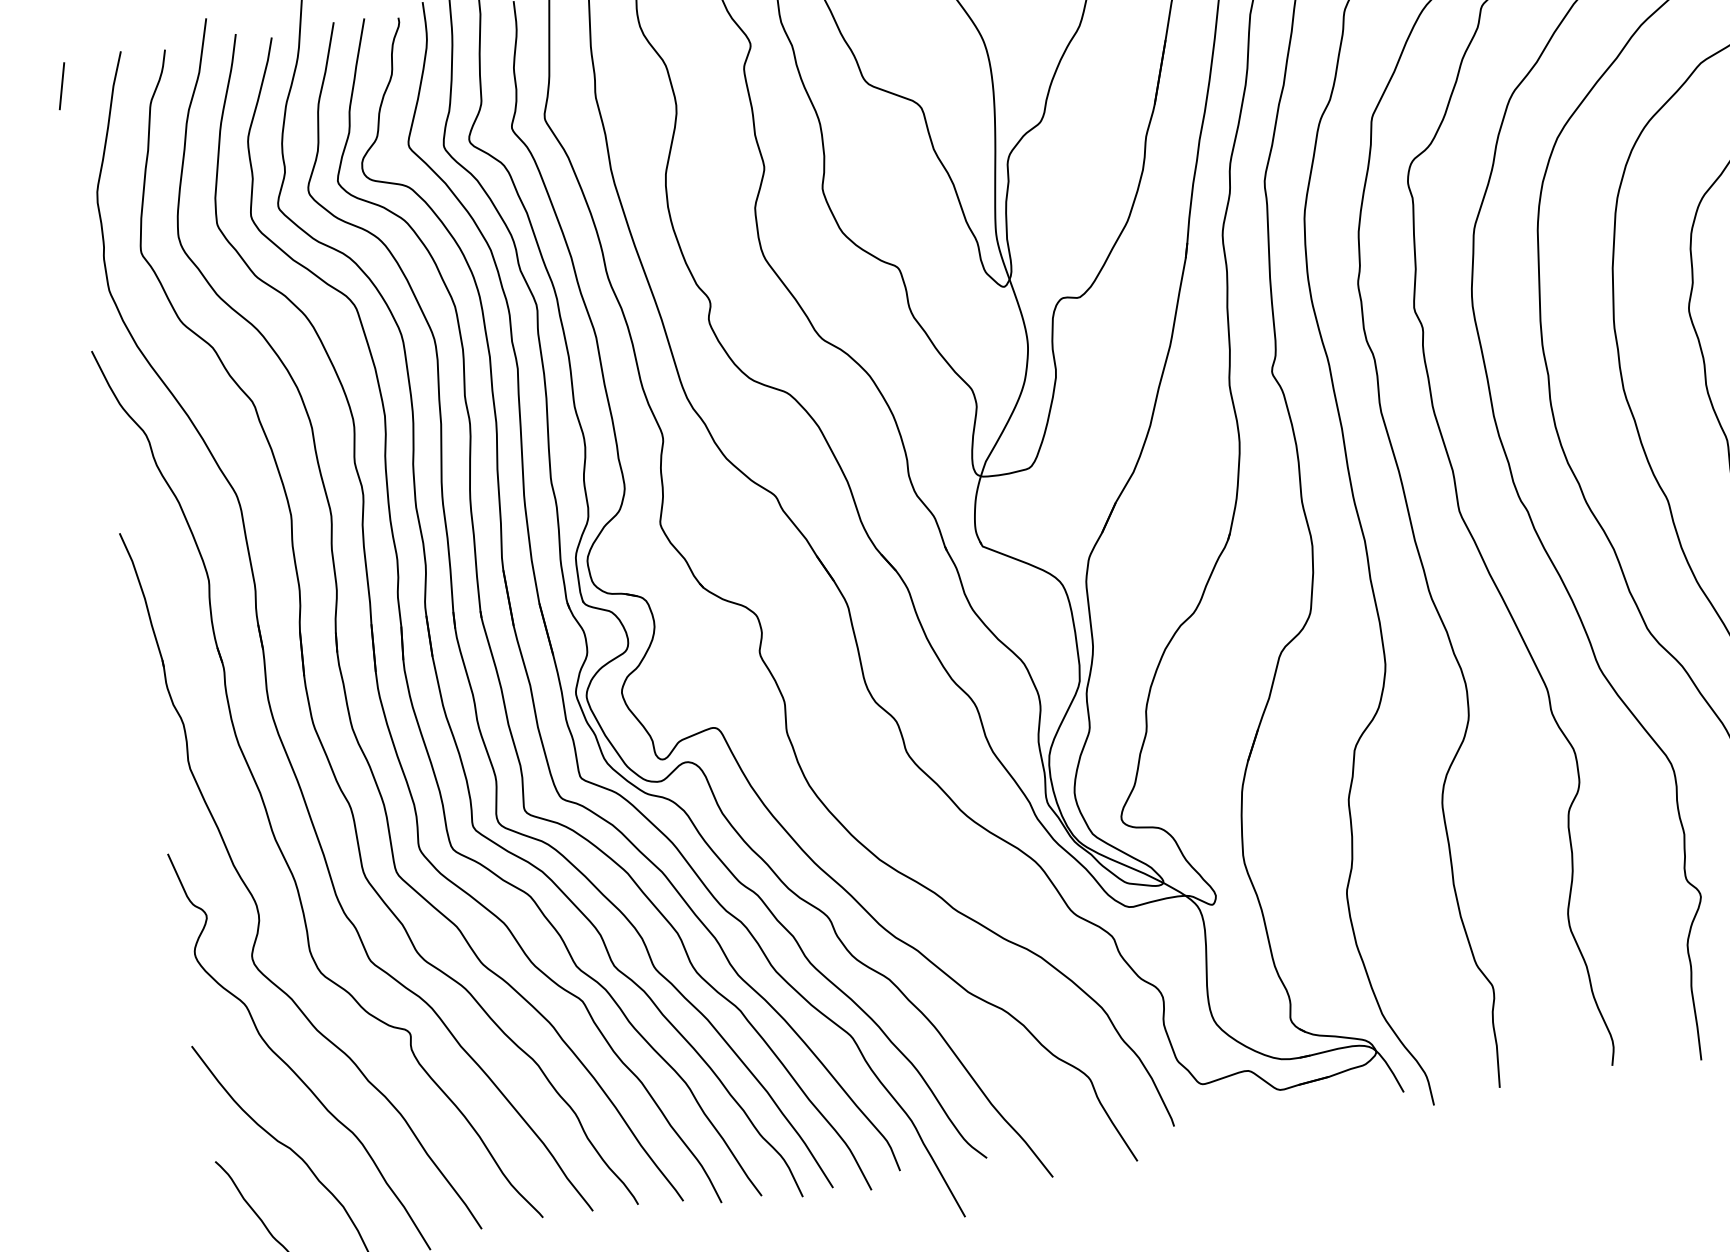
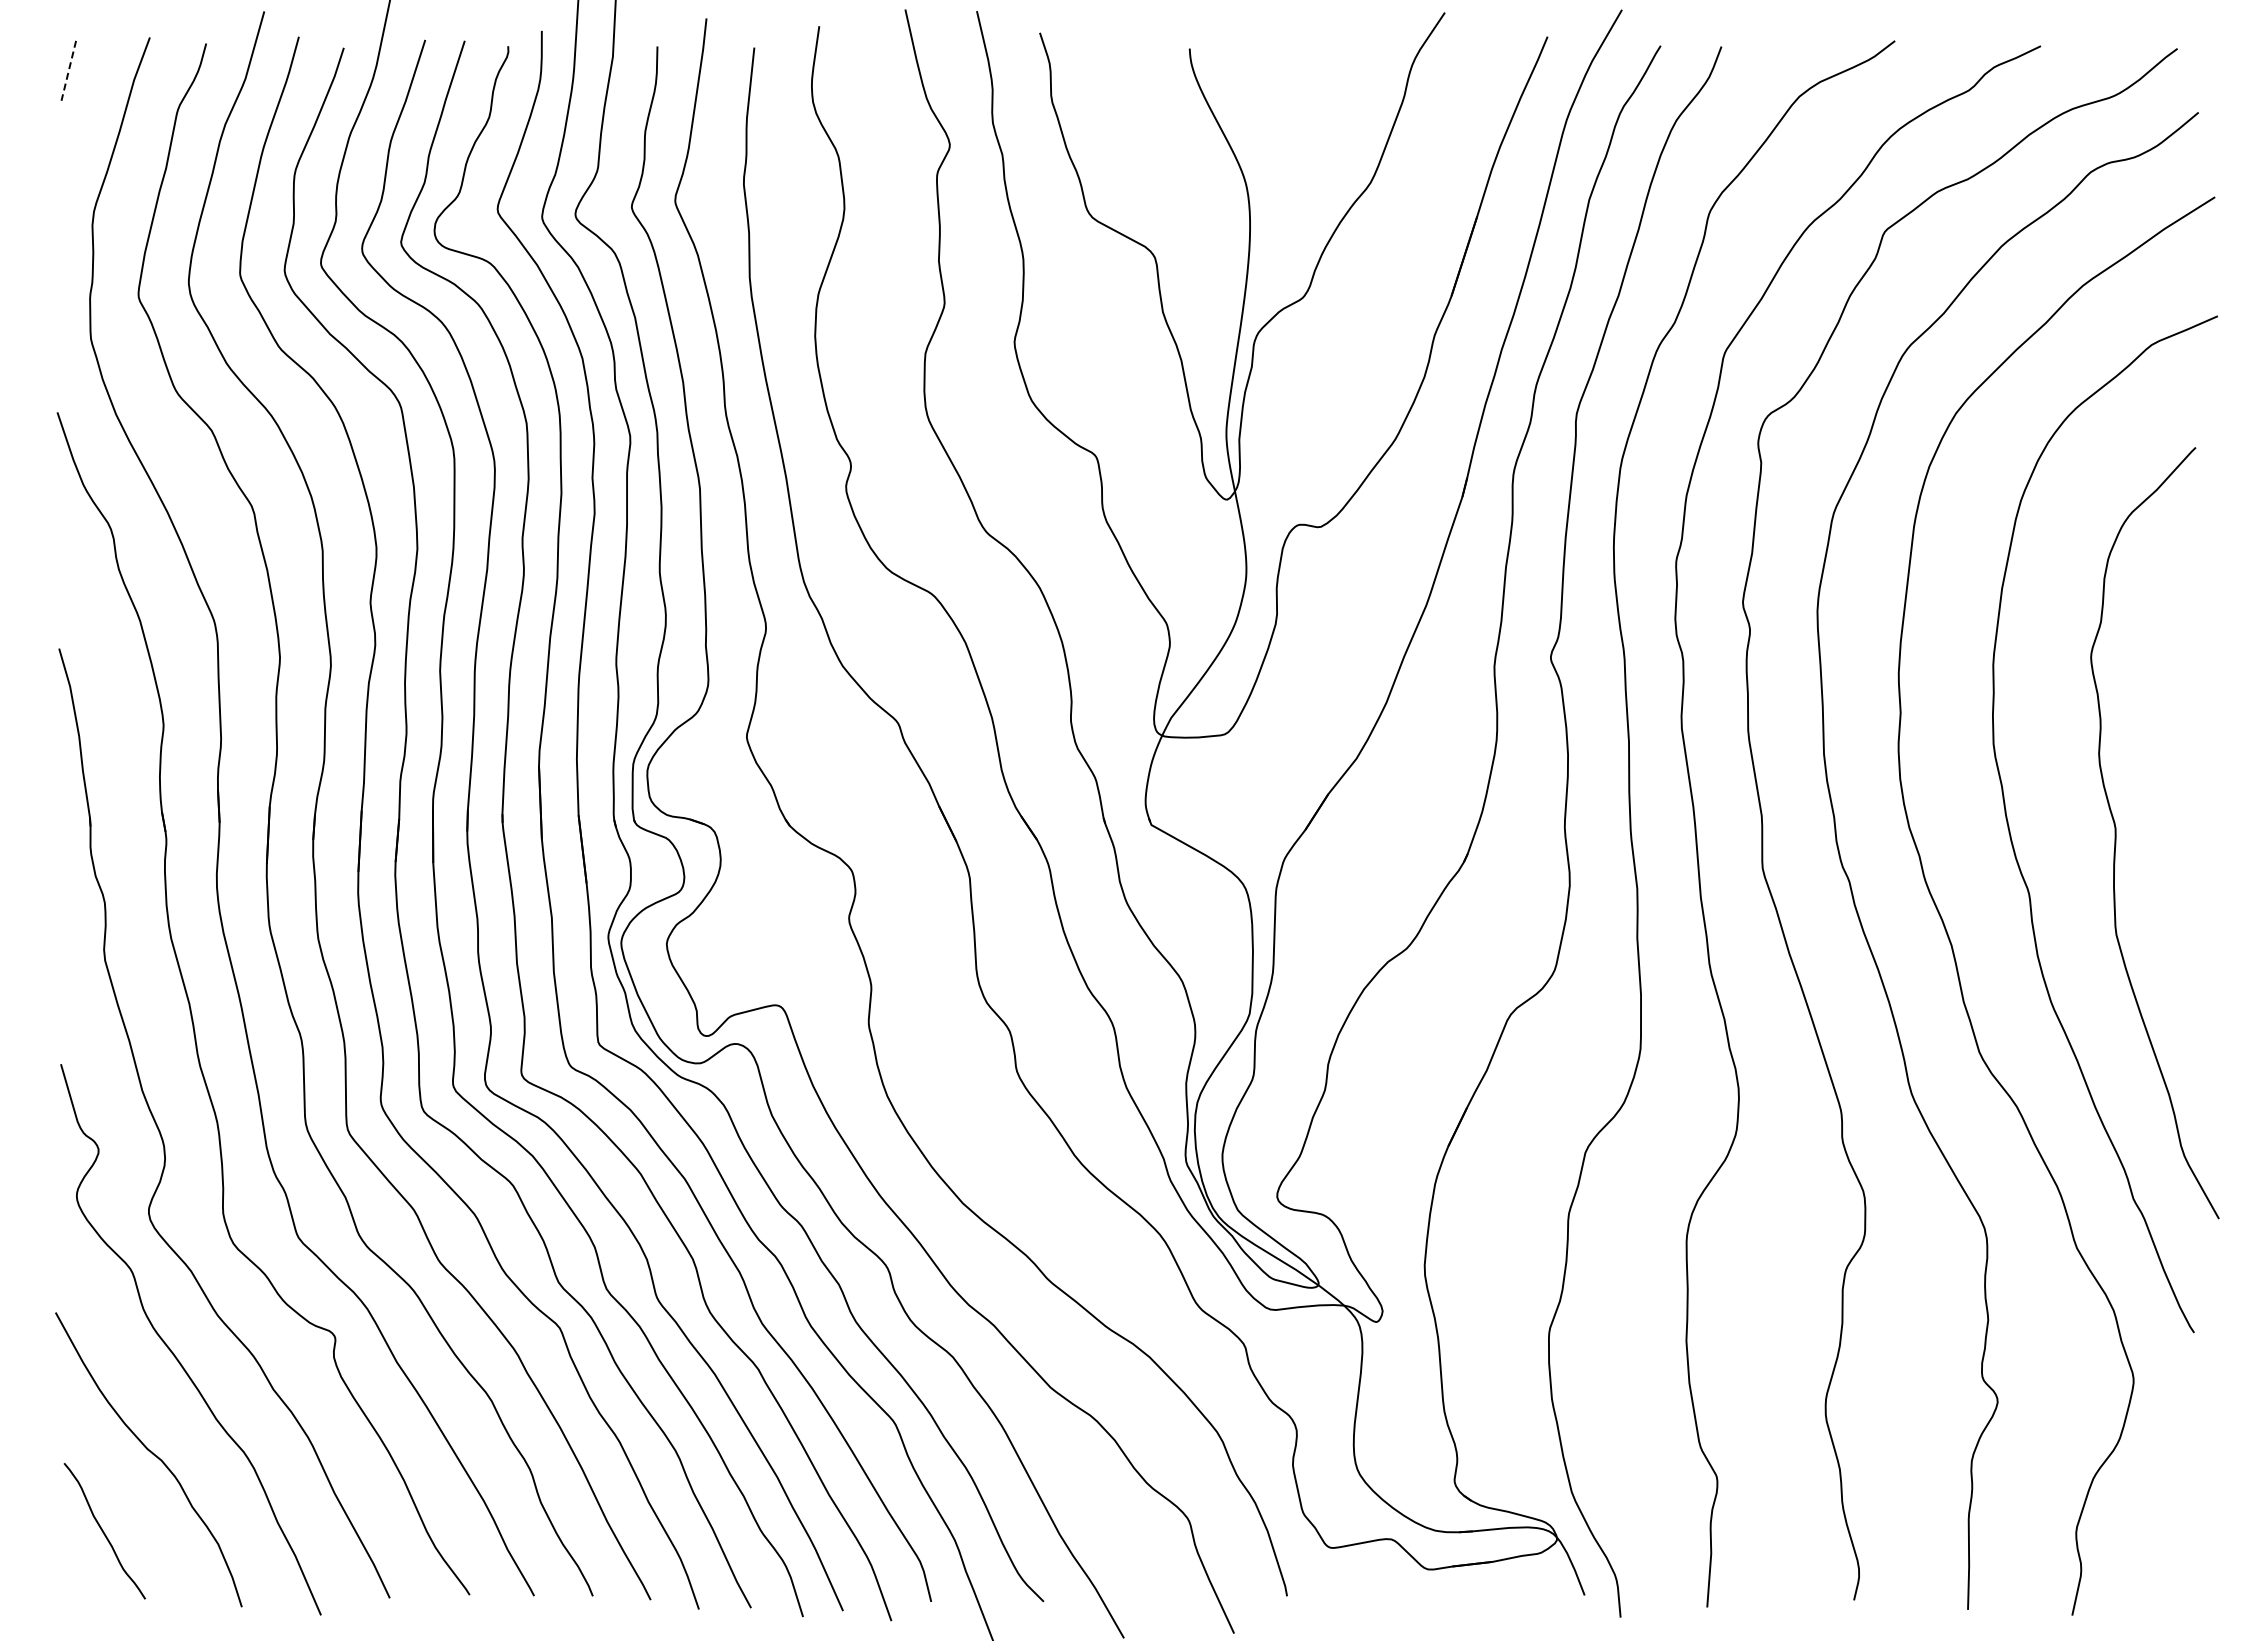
line: (61, 85) -> (68, 70), solid -> dashed

